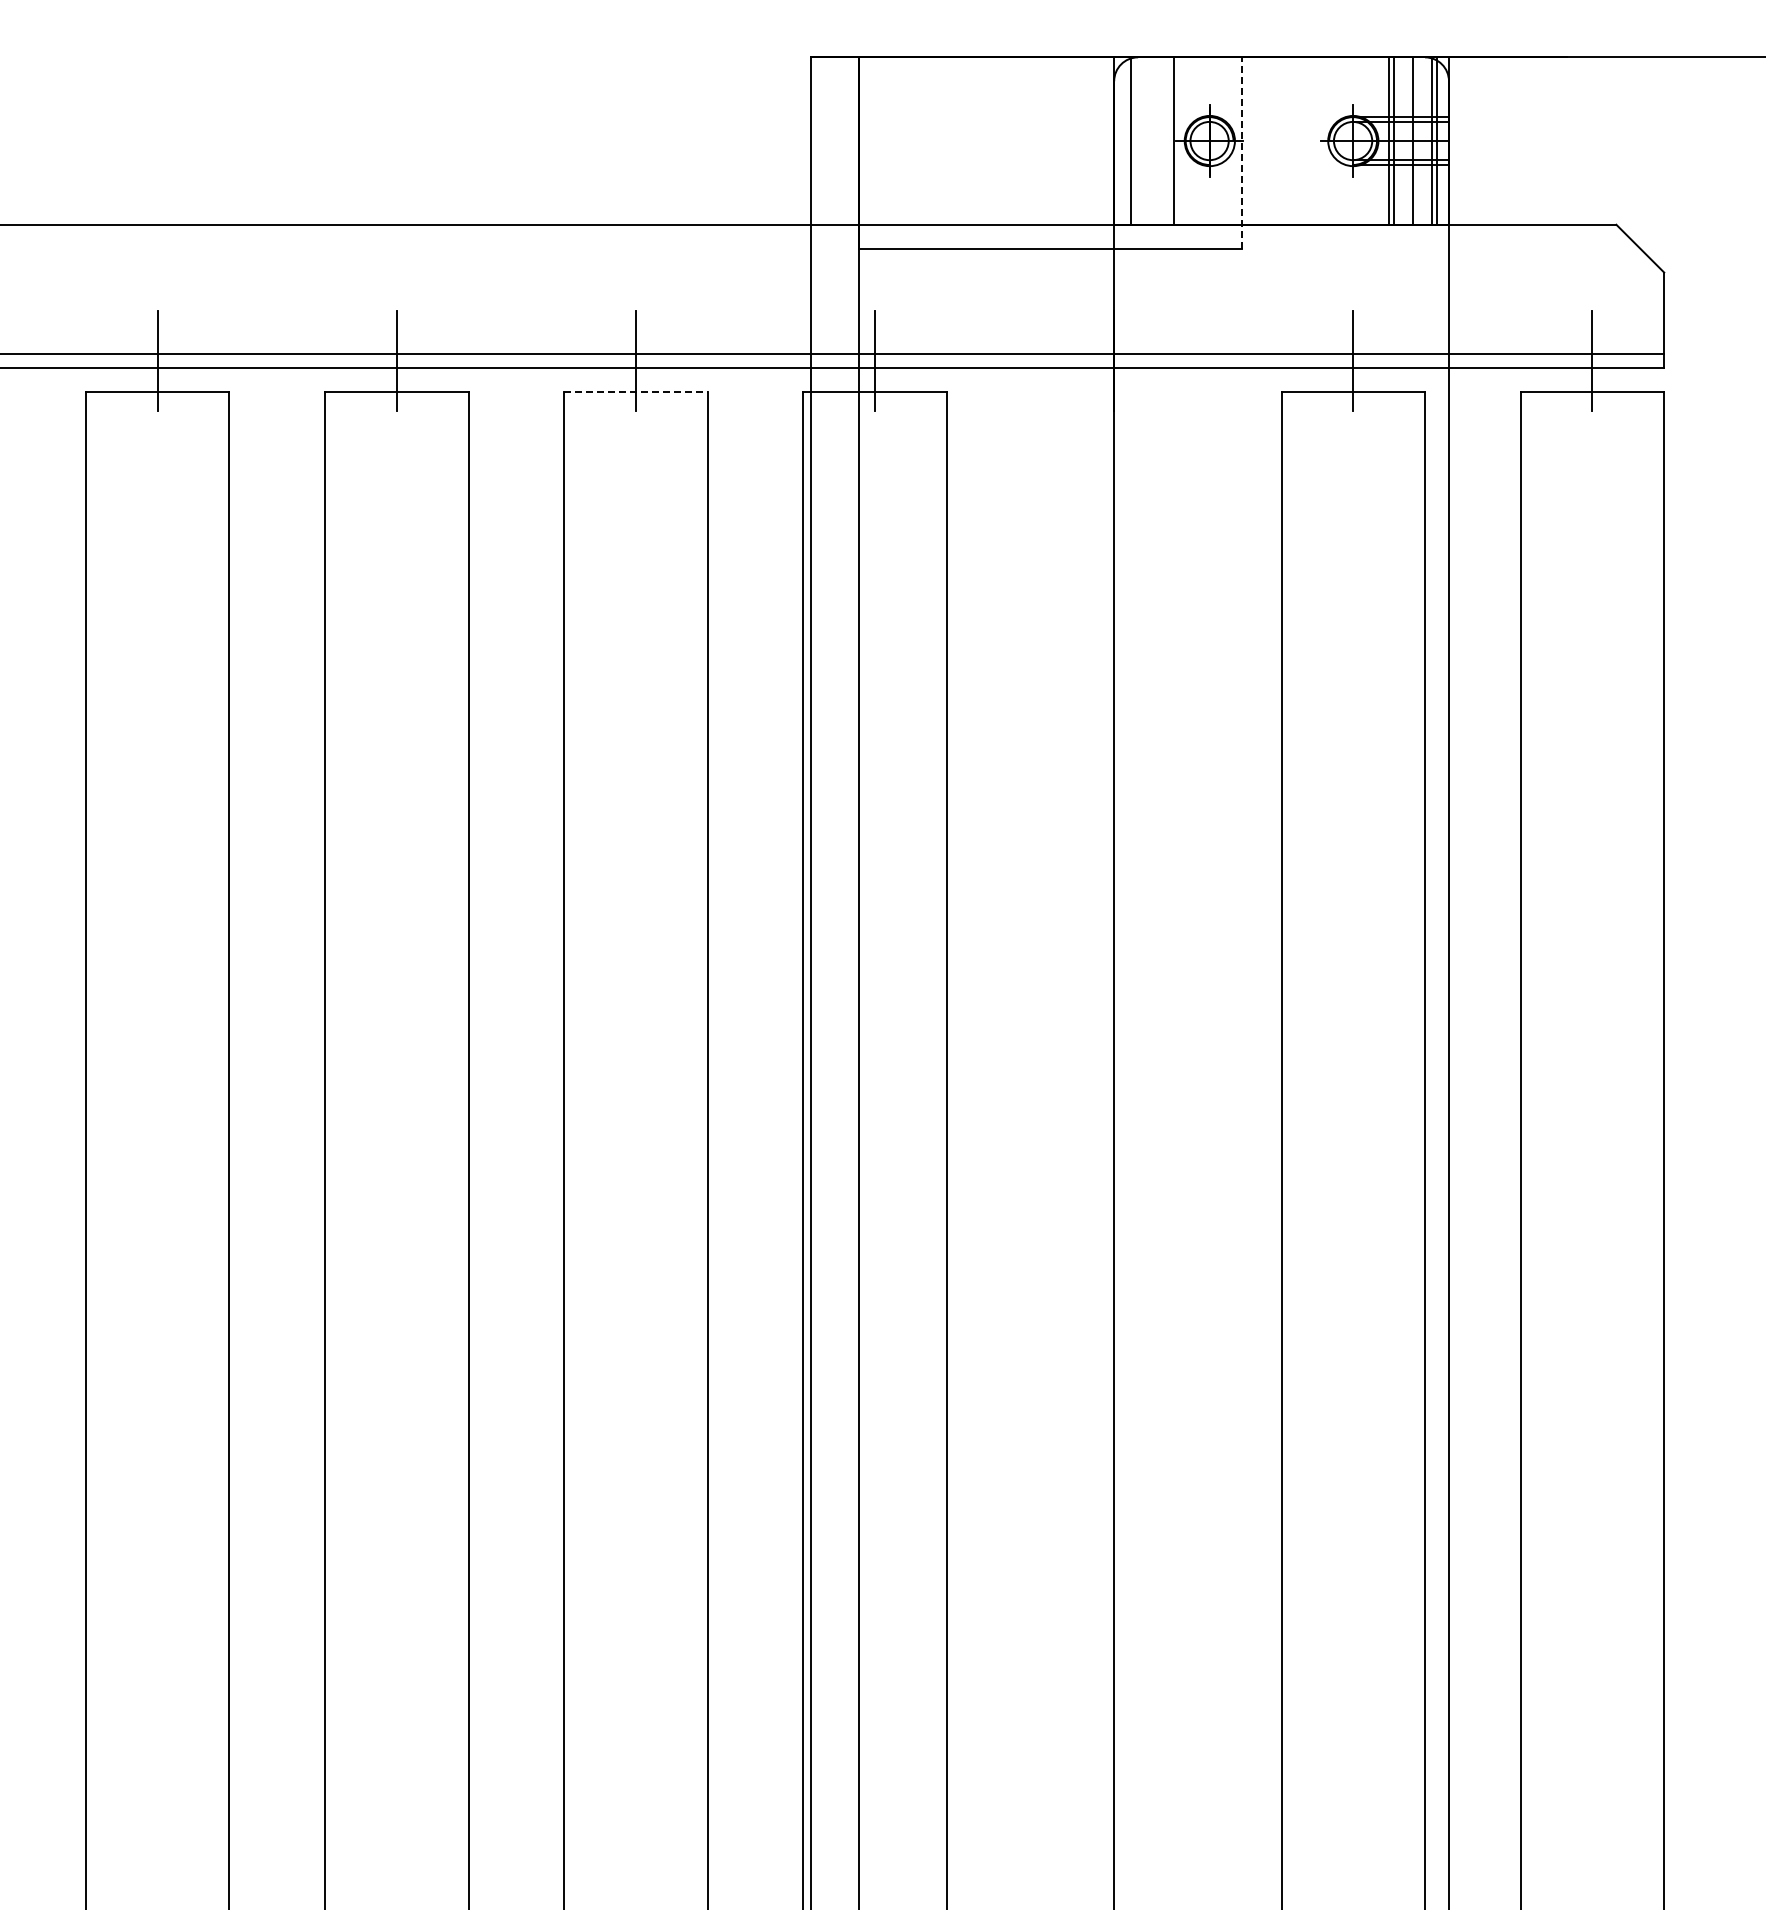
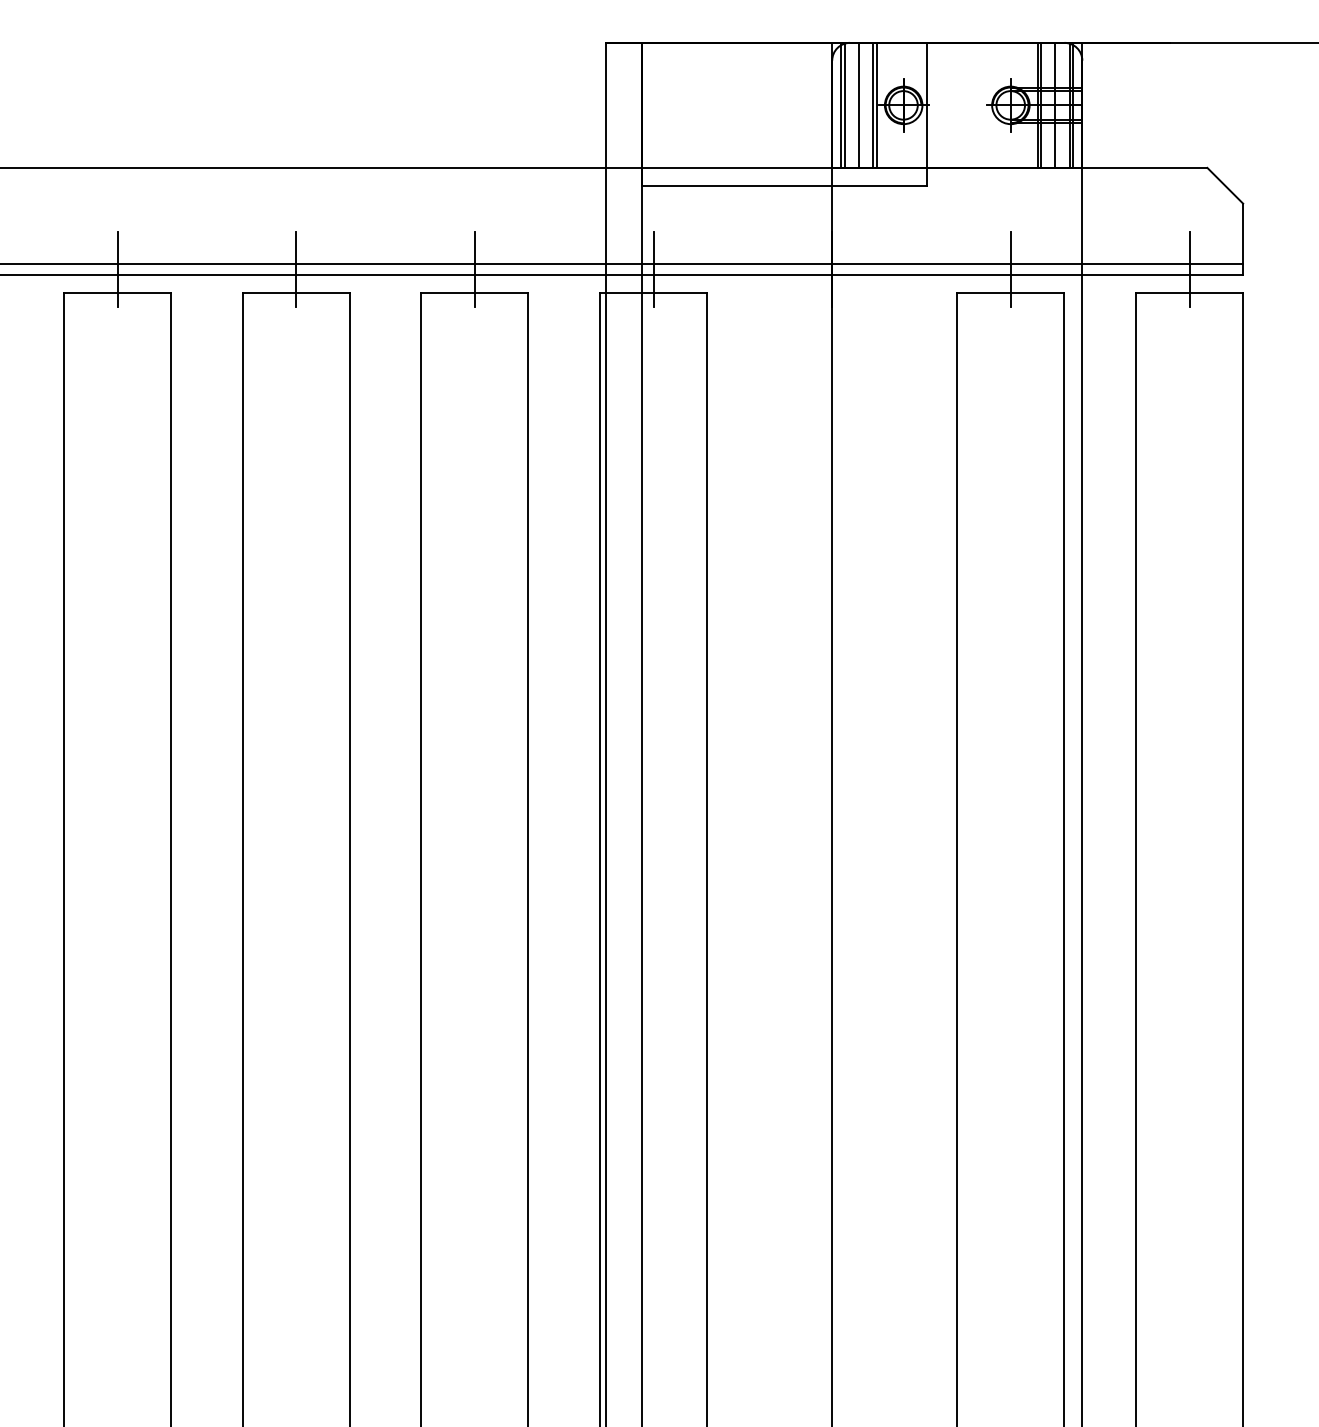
line: (1125, 140) -> (840, 104), added
line: (1149, 140) -> (858, 104), added
line: (1168, 140) -> (872, 104), added
line: (1241, 152) -> (927, 113), dashed -> solid
line: (635, 392) -> (474, 293), dashed -> solid

